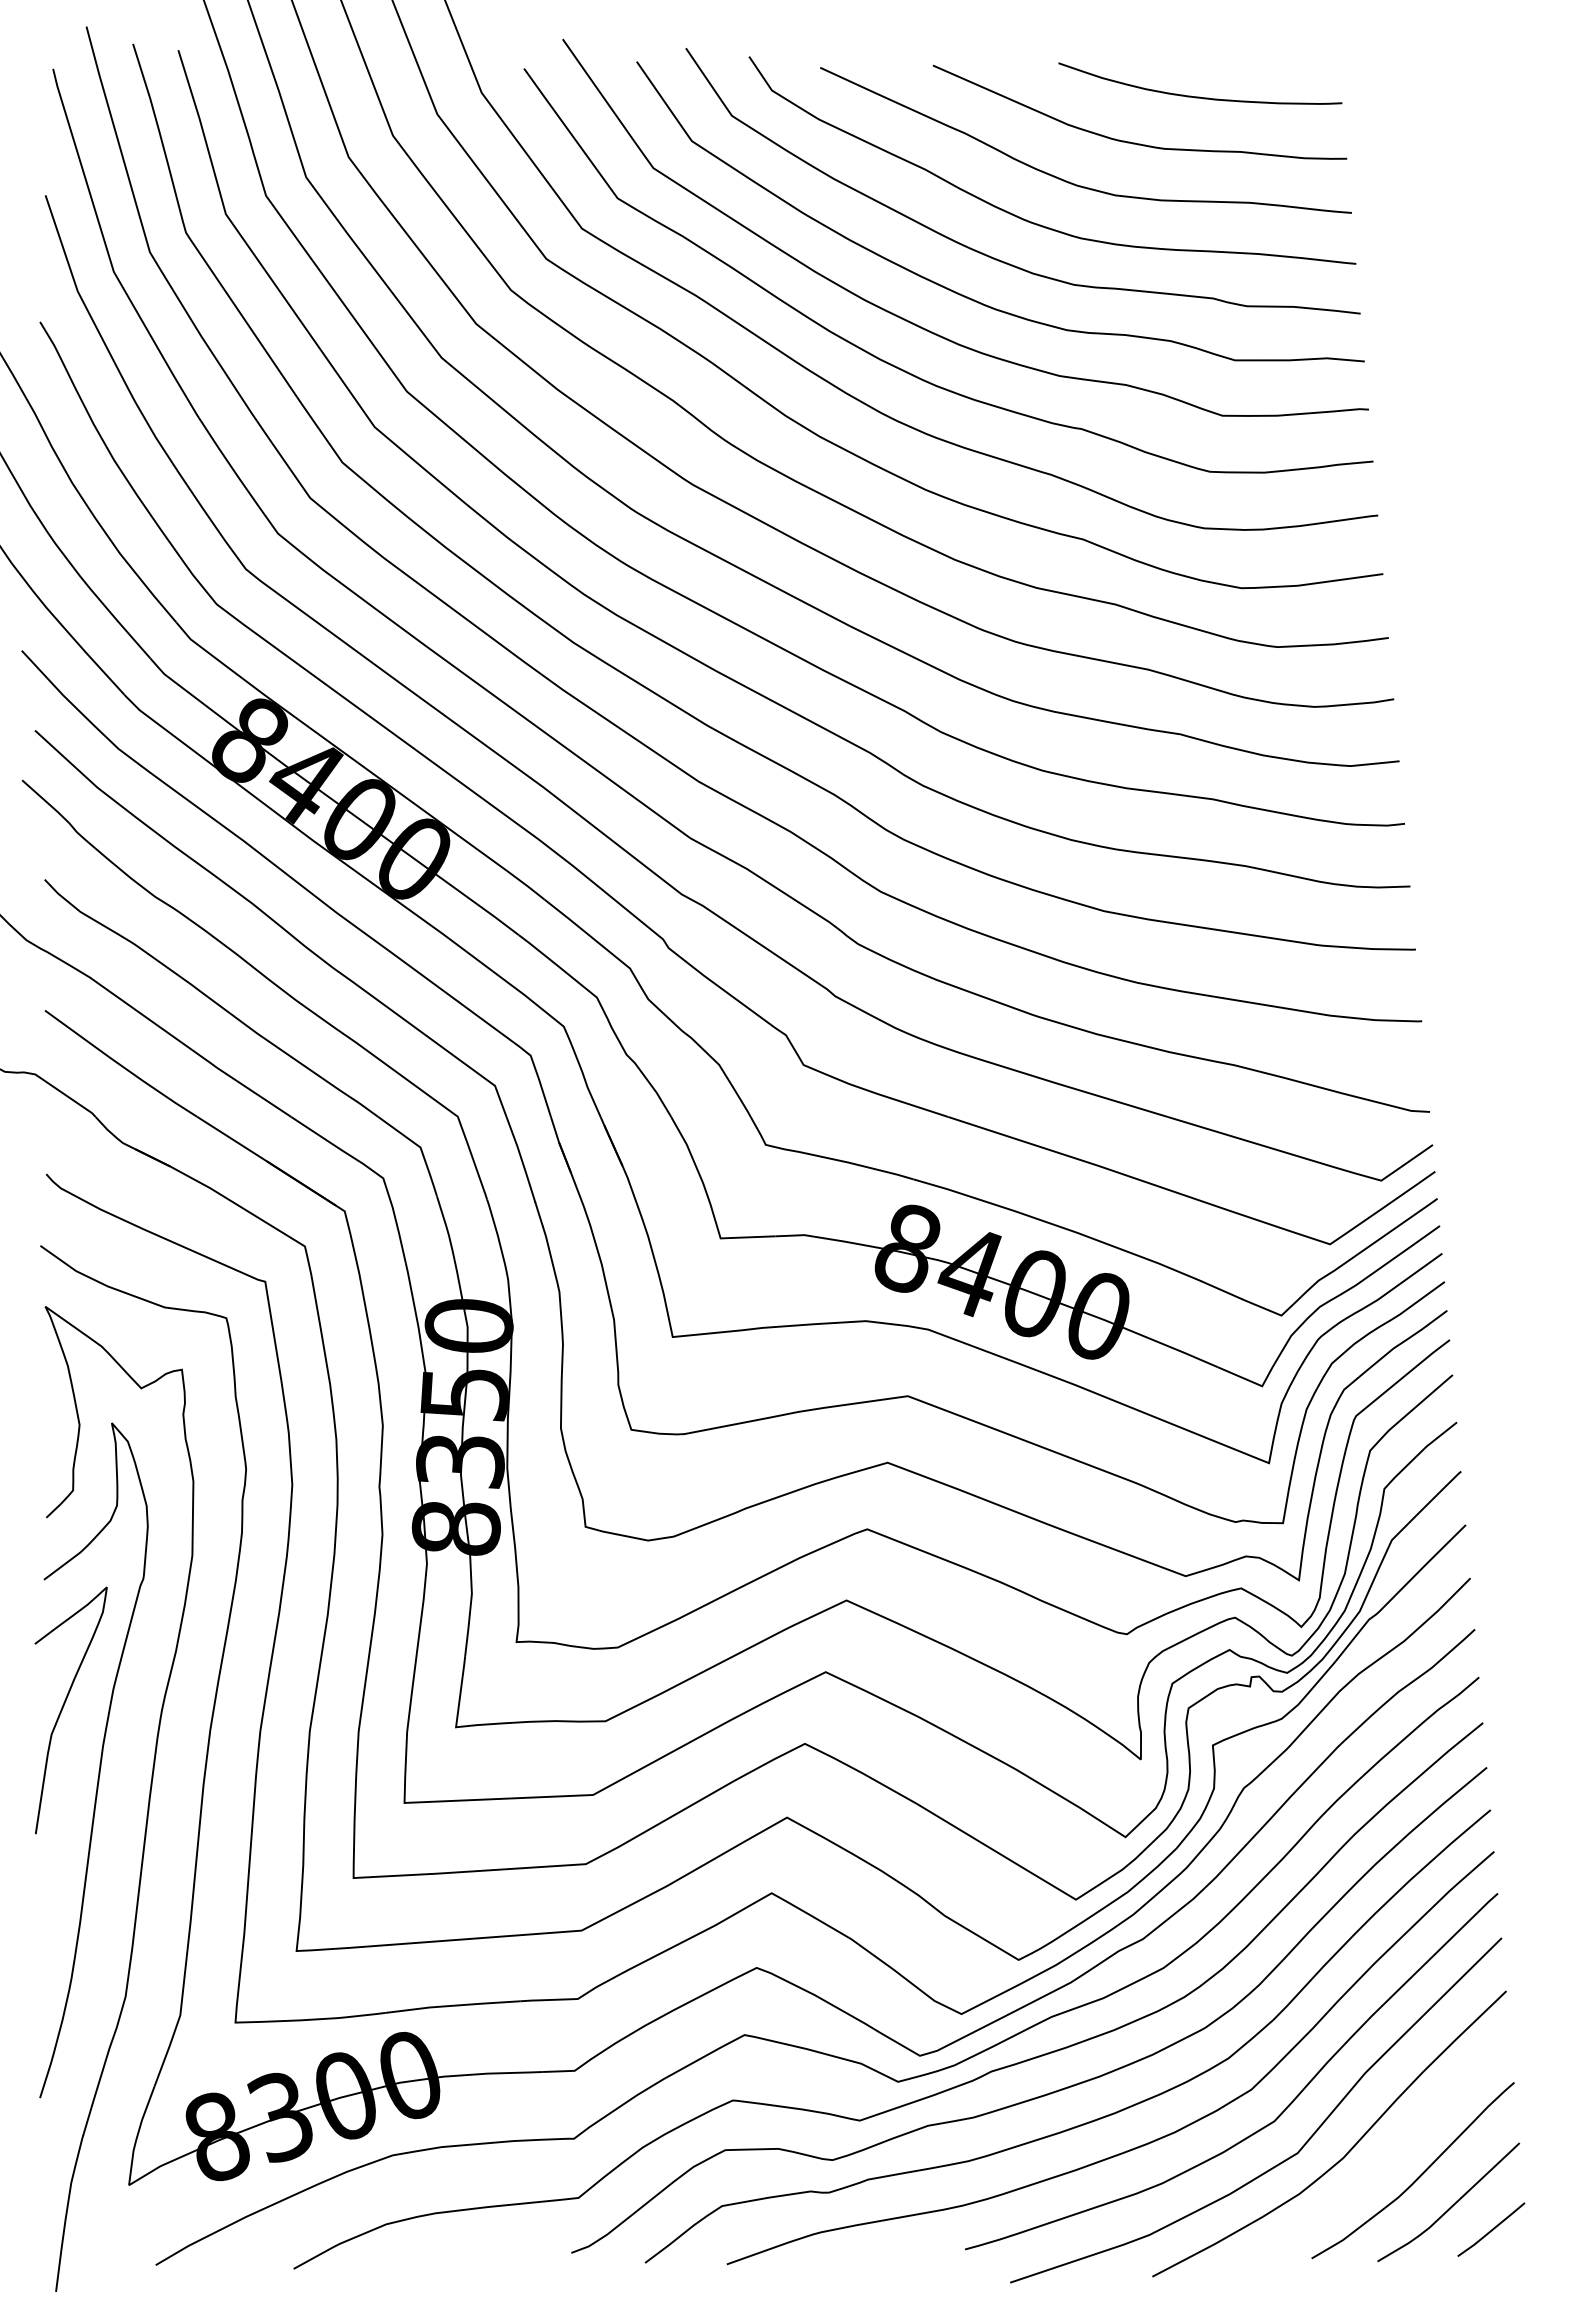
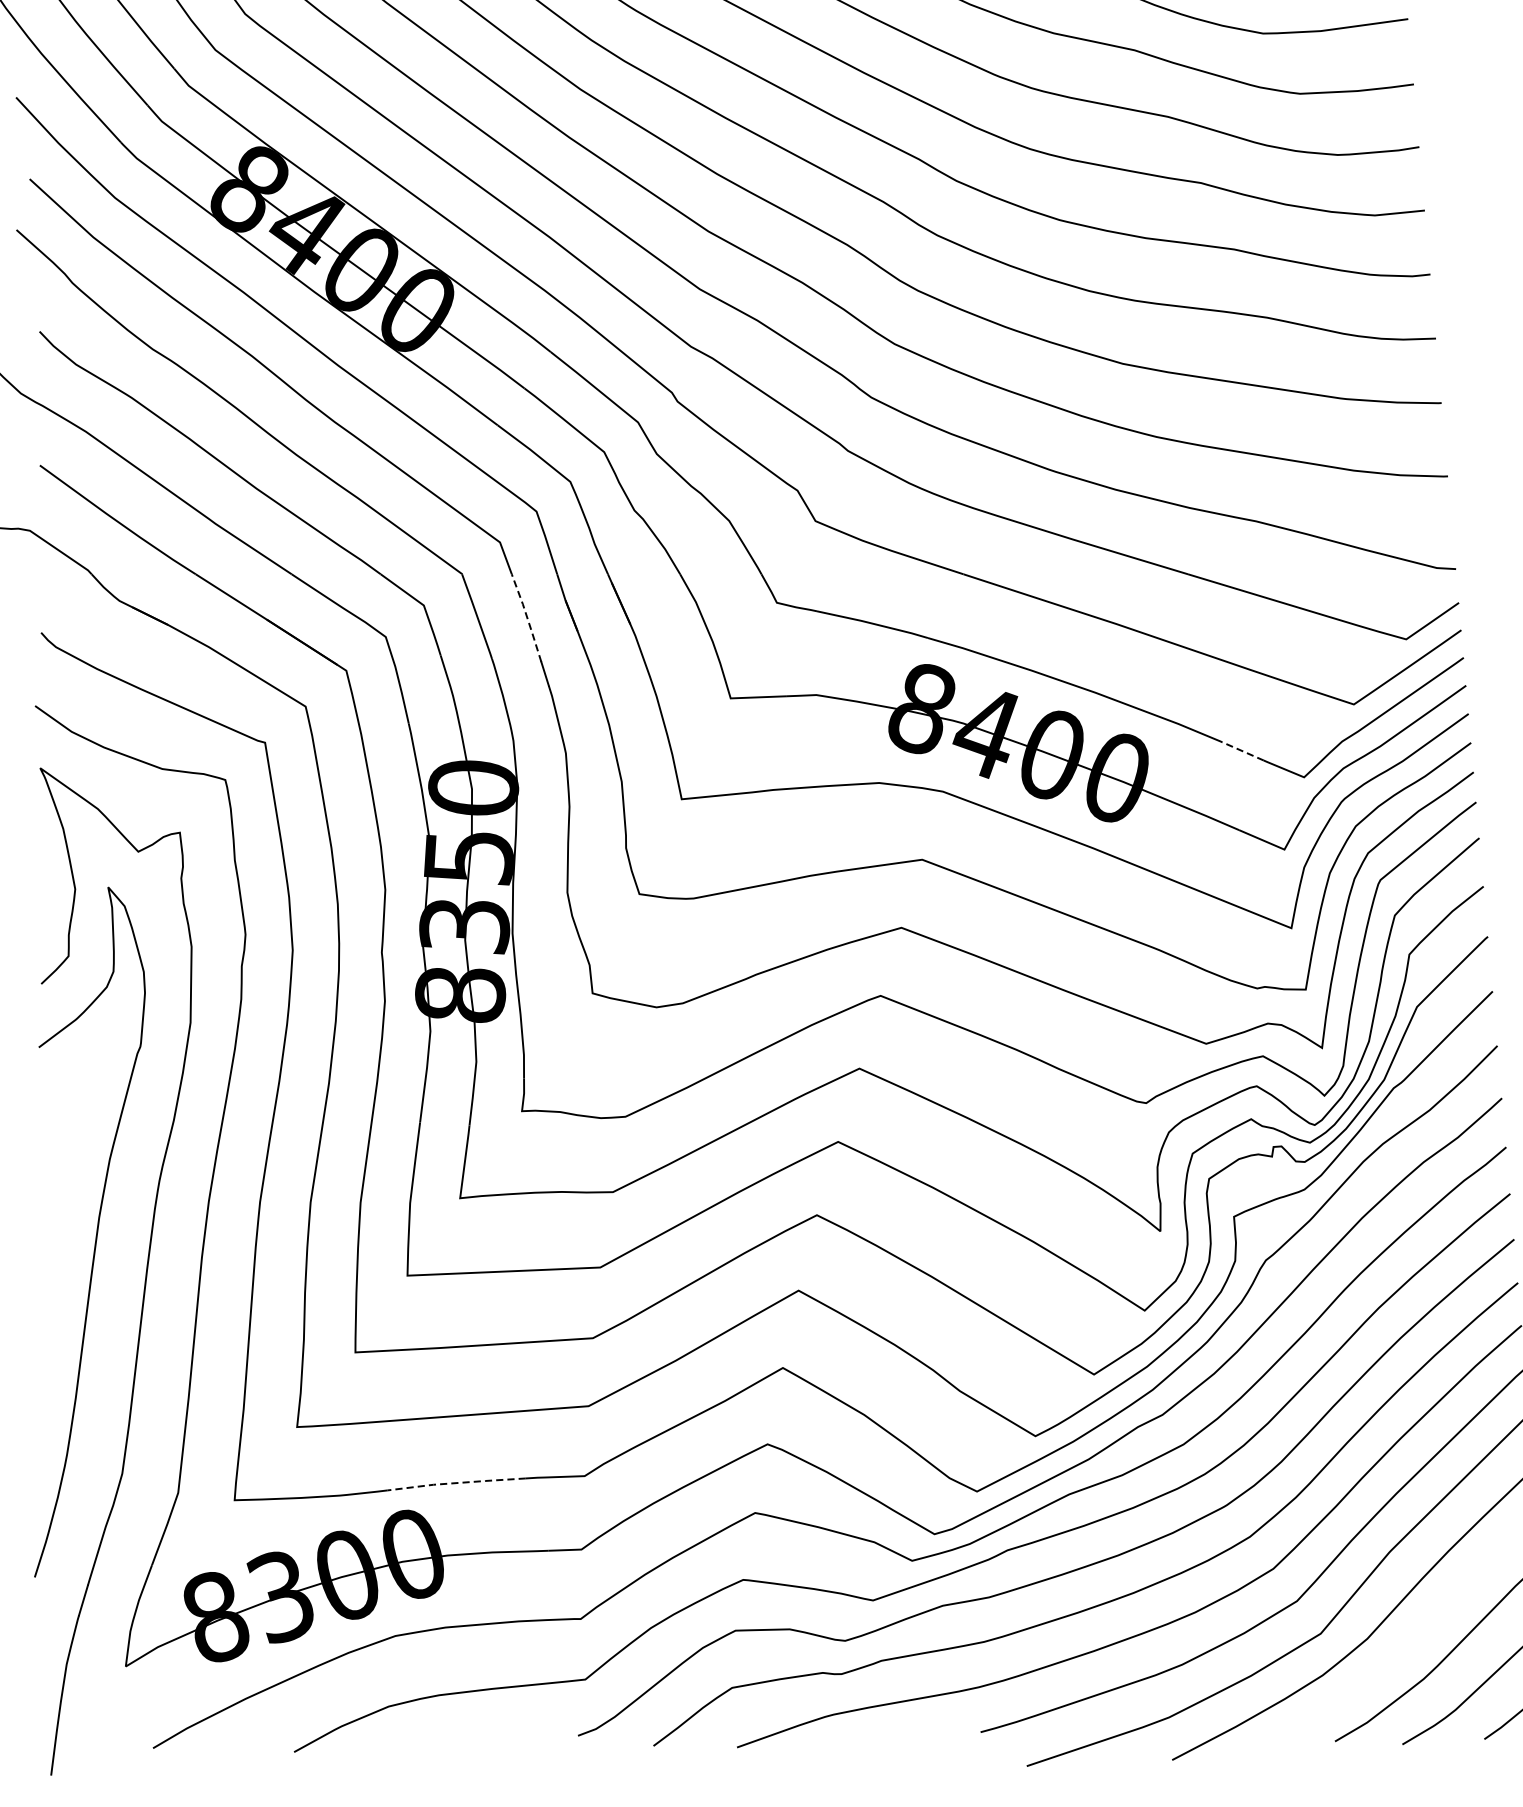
line: (521, 1159) -> (527, 617), solid -> dashed
line: (1221, 1290) -> (1242, 751), solid -> dashed
curve: (64, 1706) -> (59, 1177), removed
line: (452, 2005) -> (456, 1482), solid -> dashed

